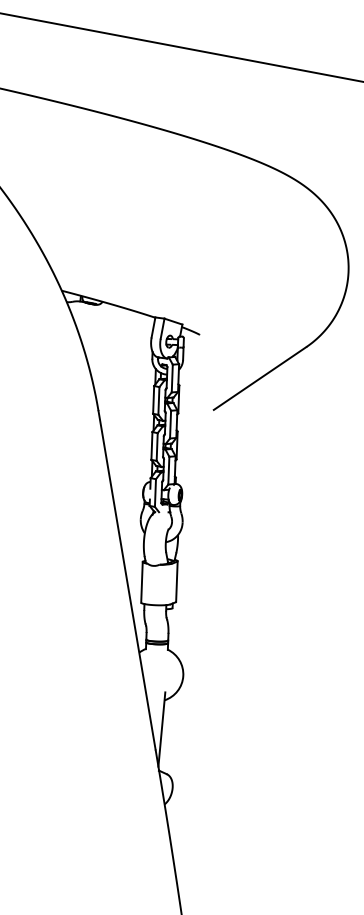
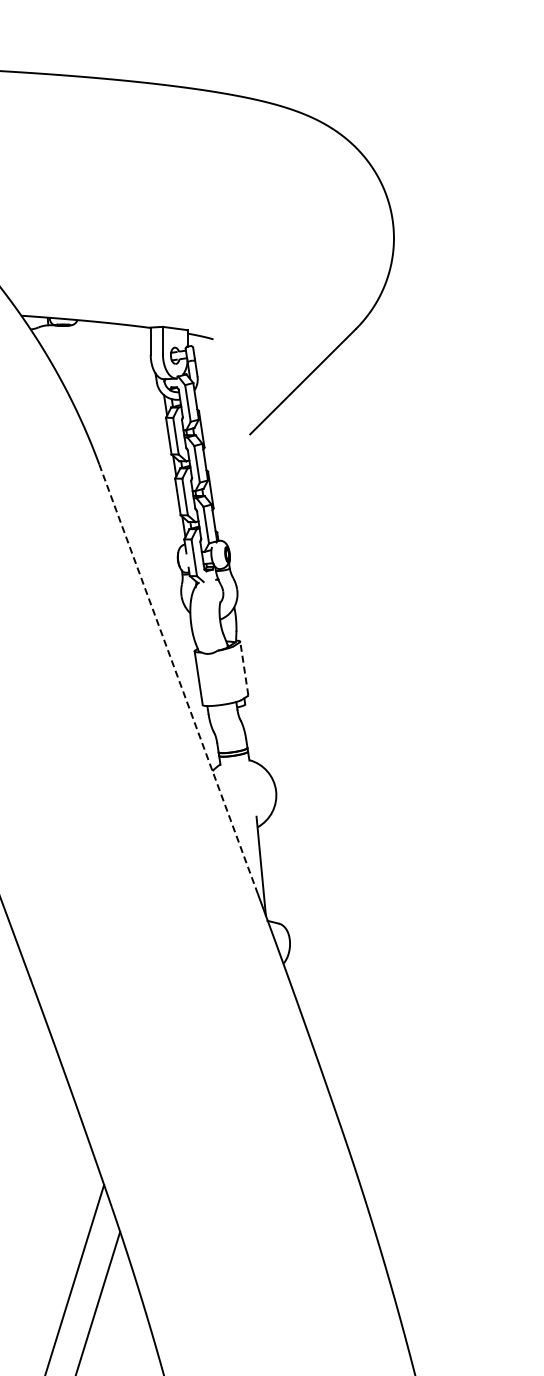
line: (126, 580) -> (178, 679), solid -> dashed
line: (177, 580) -> (244, 667), solid -> dashed

